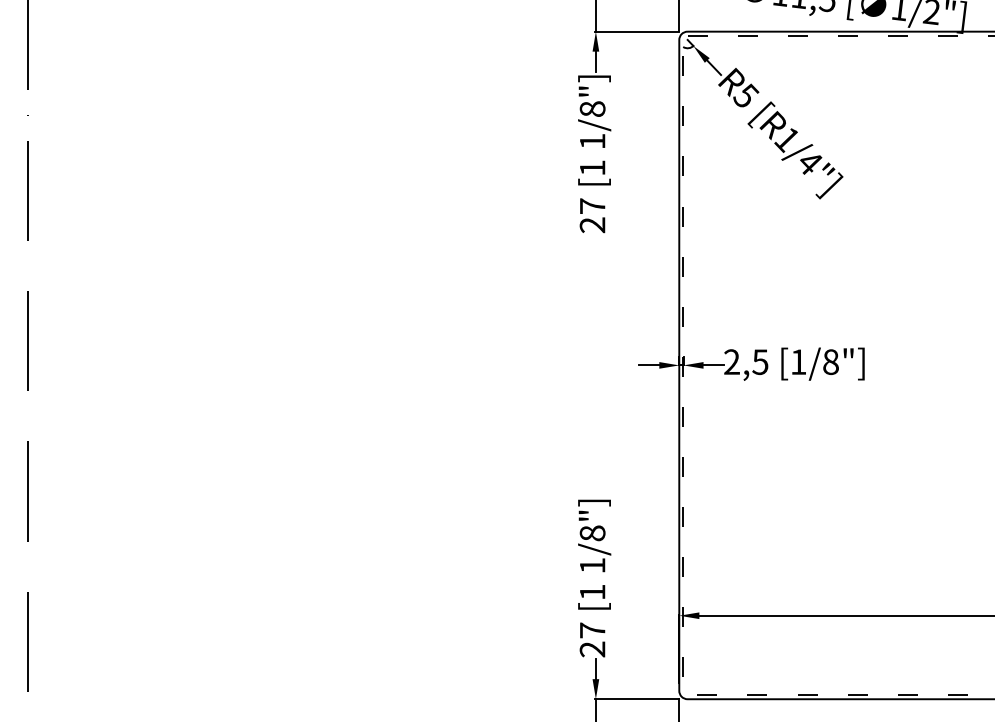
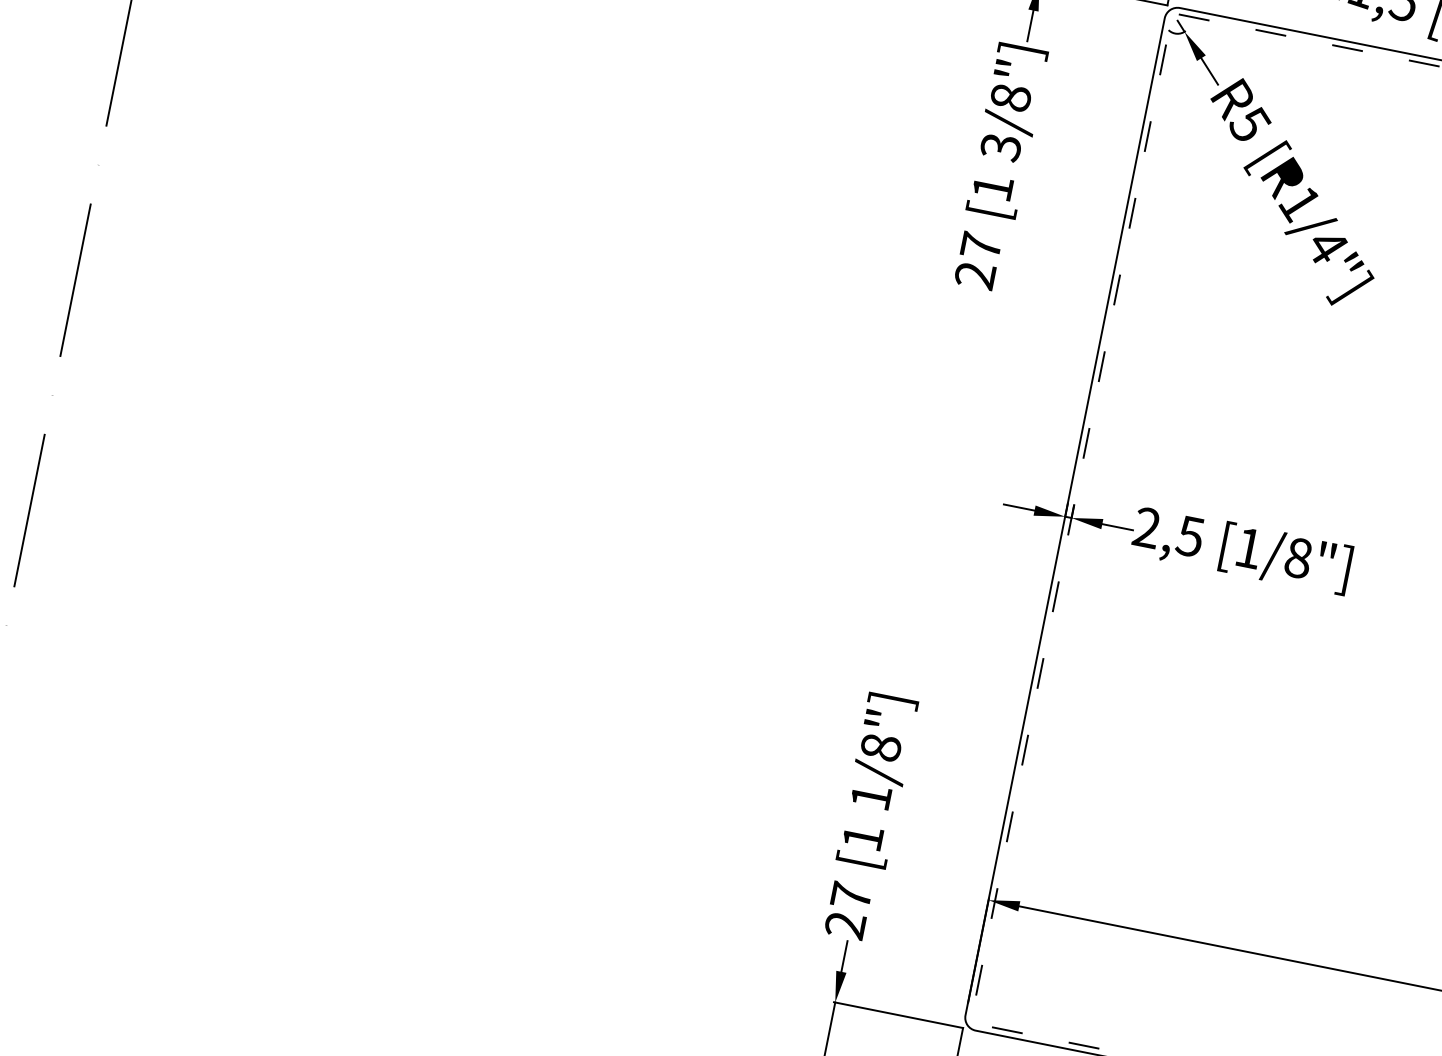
text: (592, 141) -> (1000, 147), 1/8"] -> 3/8"]

